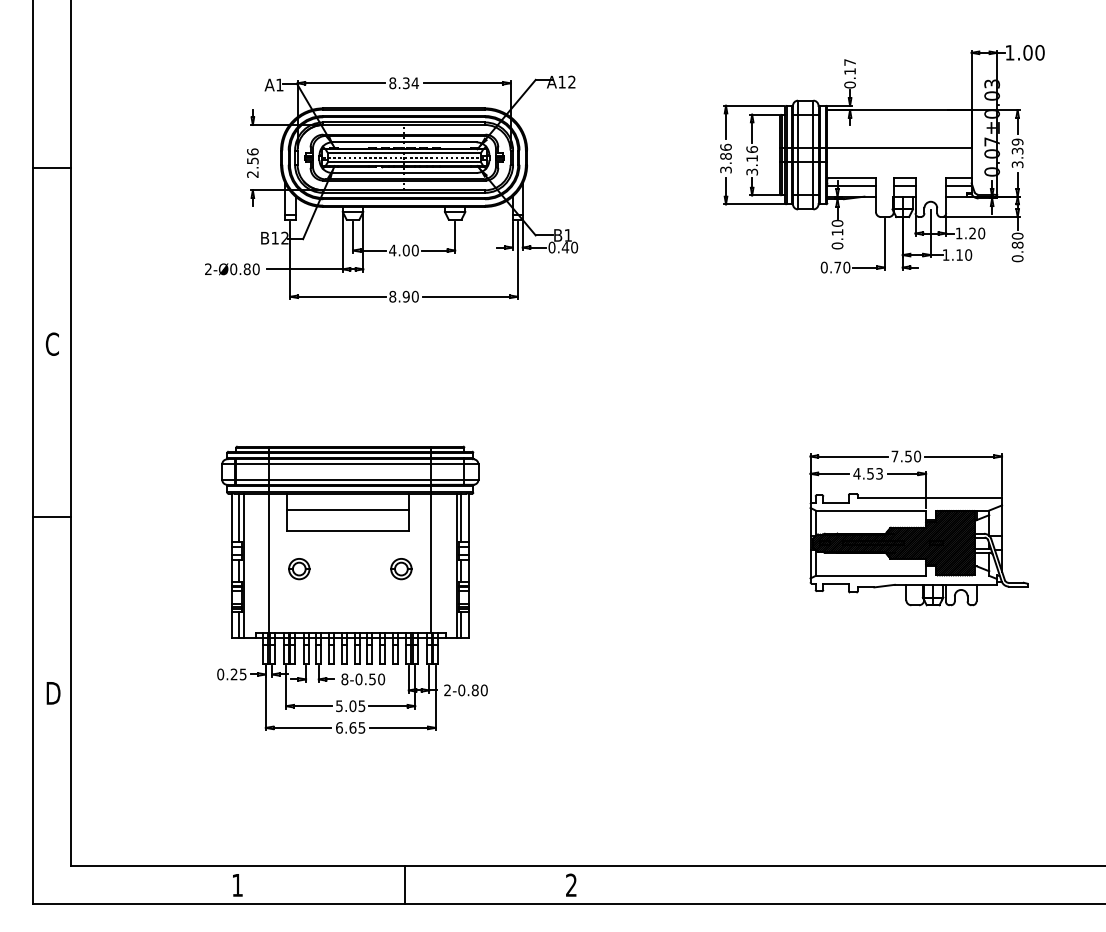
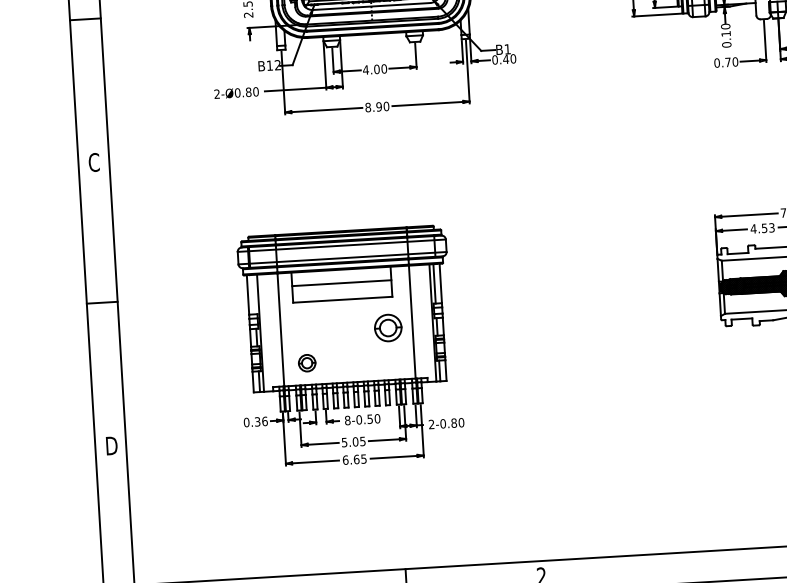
line: (239, 517) -> (254, 294), removed
part: (299, 569) -> (307, 363), moved
part: (401, 569) -> (388, 328), size x1.6
text: (238, 674) -> (261, 421), 0.25 -> 0.36

